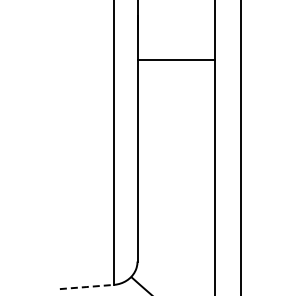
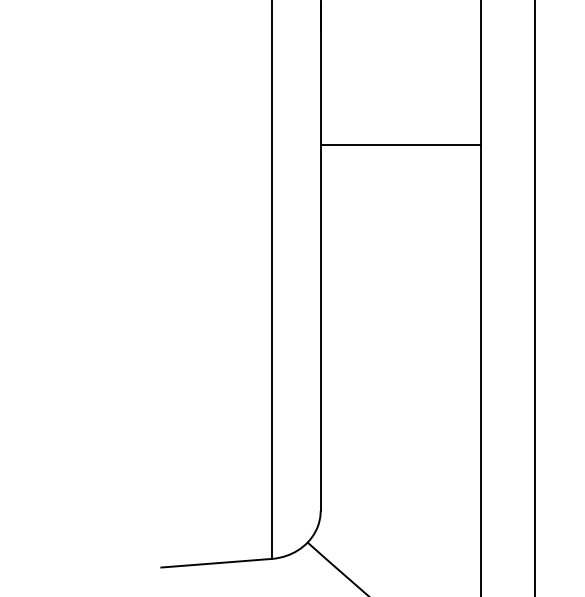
line: (176, 60) -> (401, 145), moved
line: (86, 287) -> (215, 564), dashed -> solid

